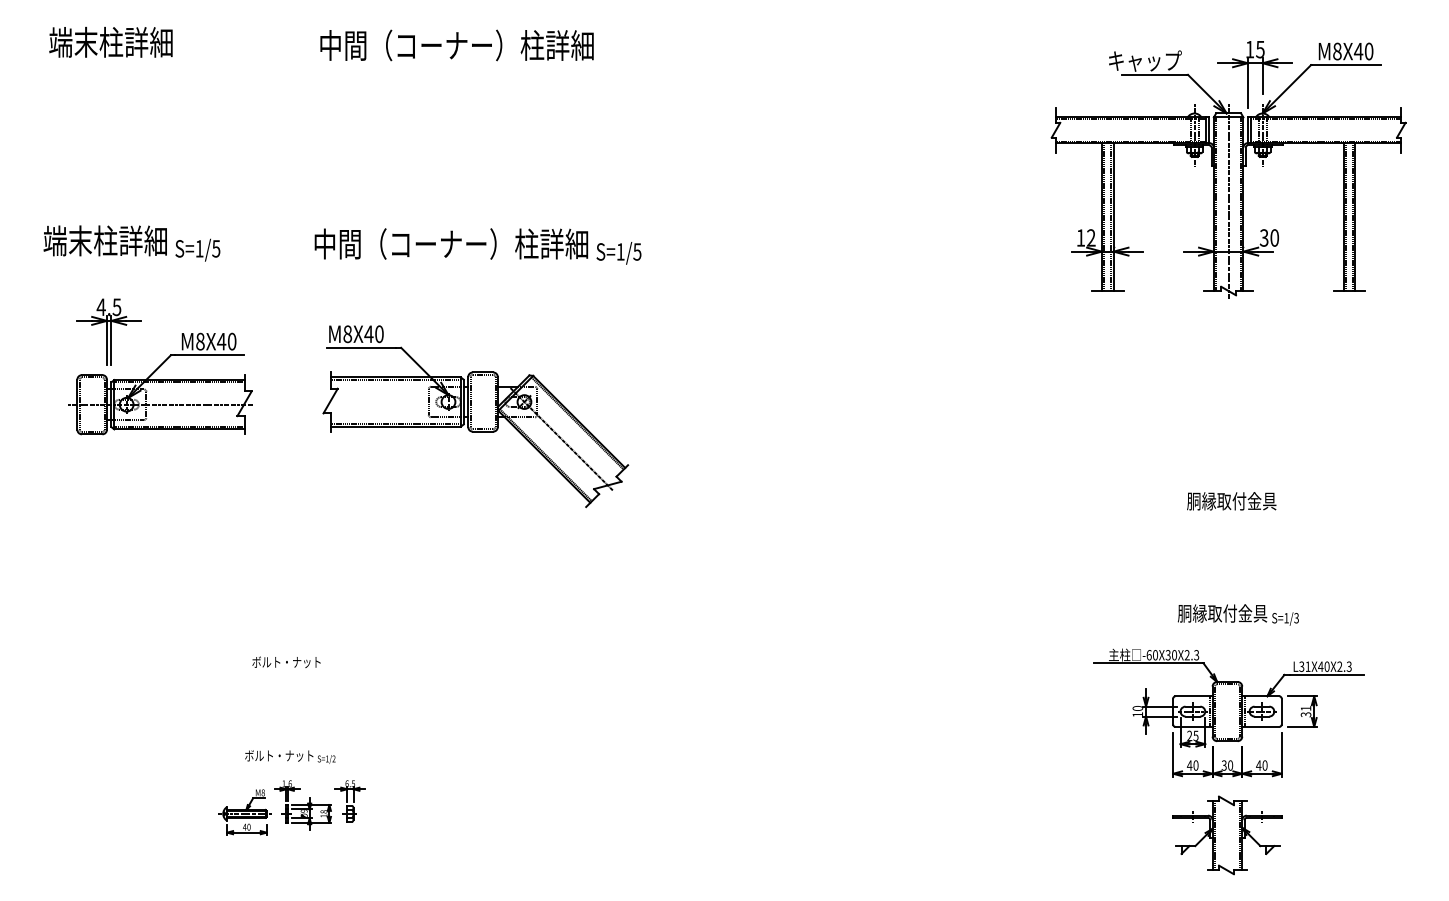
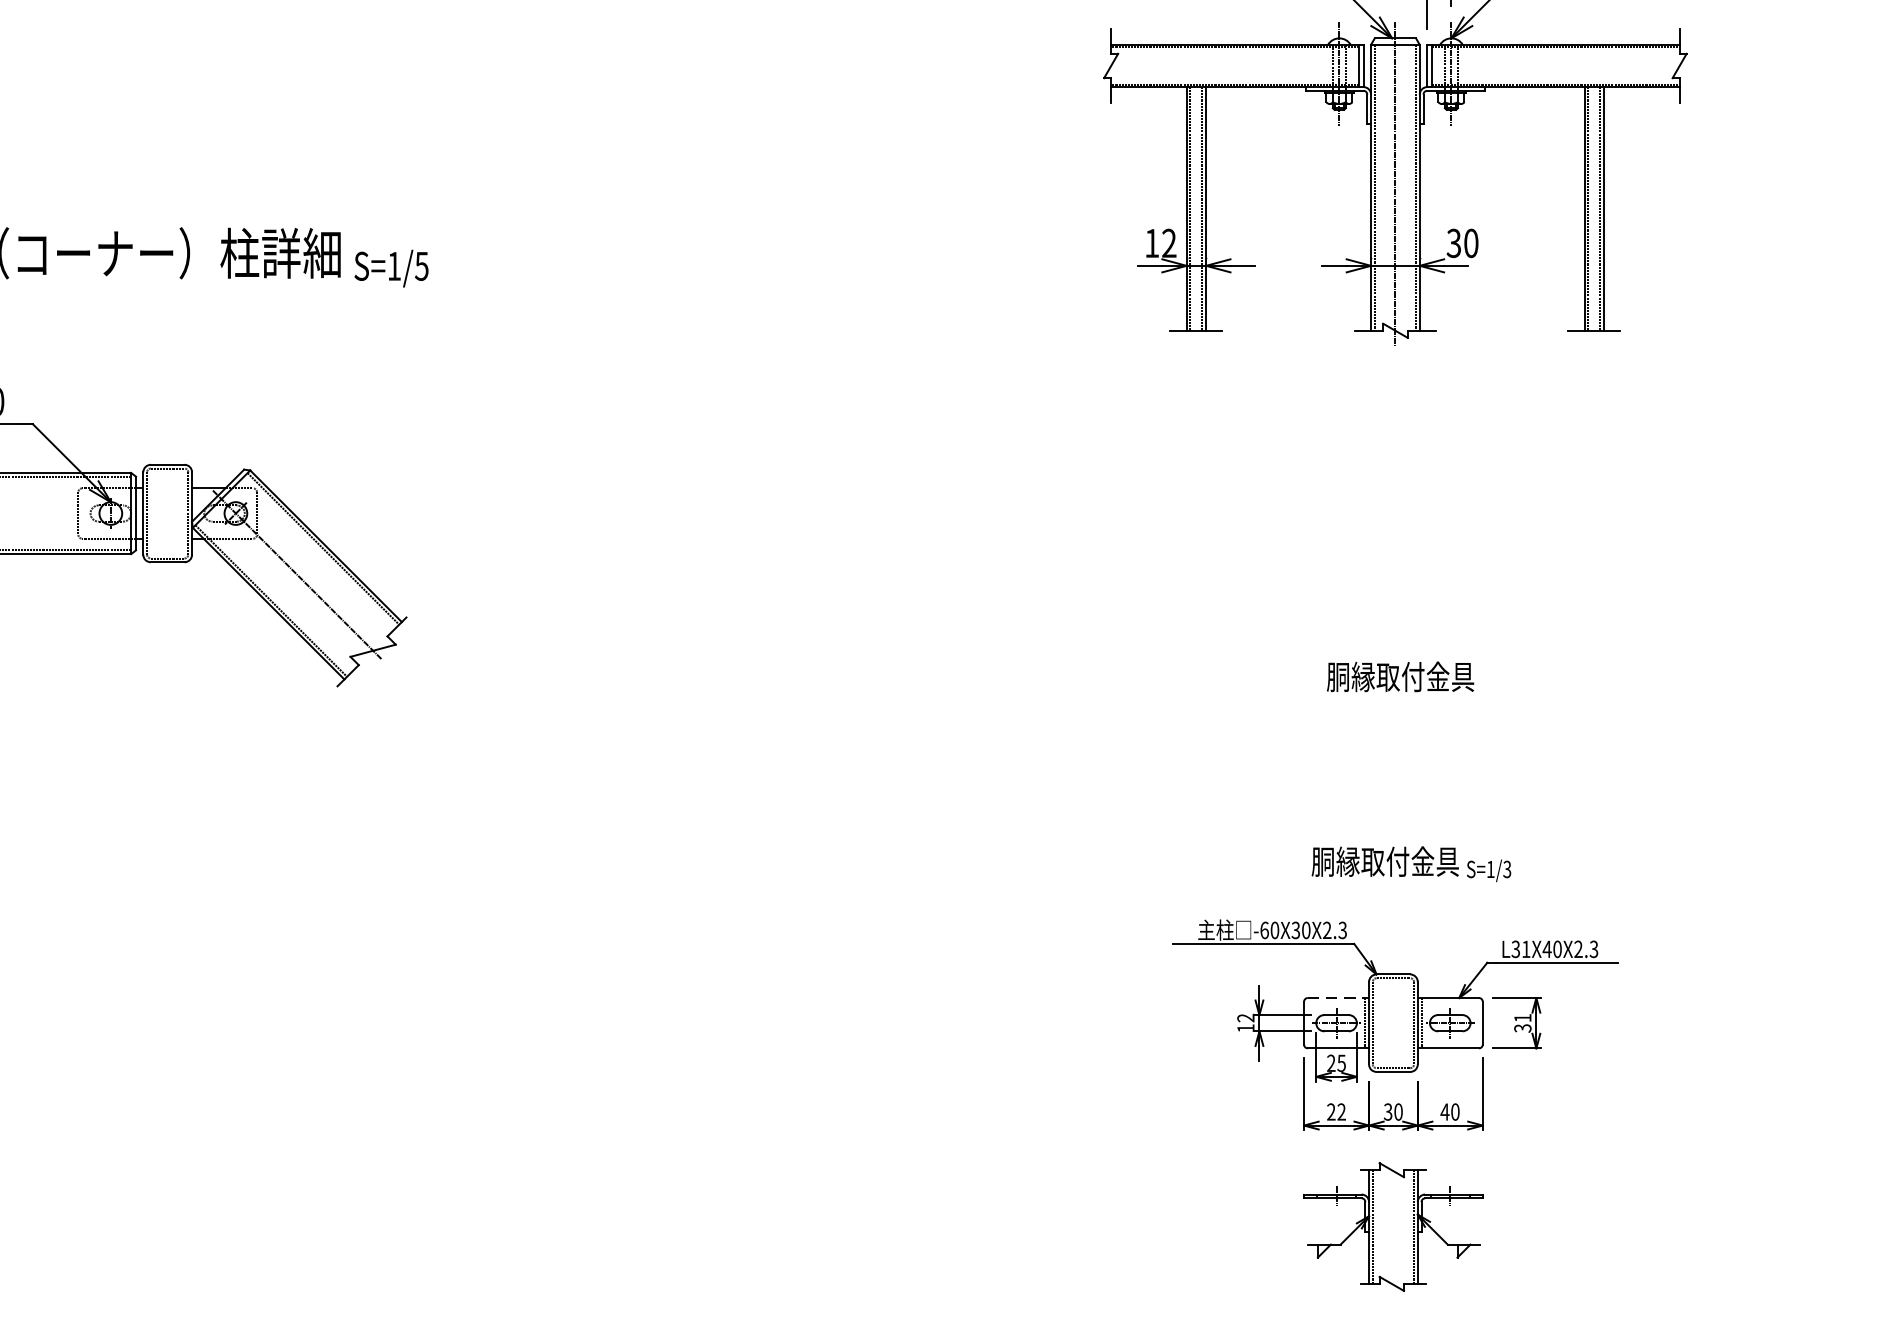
line: (1194, 696) -> (1339, 998), solid -> dashed
text: (1137, 708) -> (1245, 1018), 10 -> 12
text: (1192, 765) -> (1335, 1111), 40 -> 22

